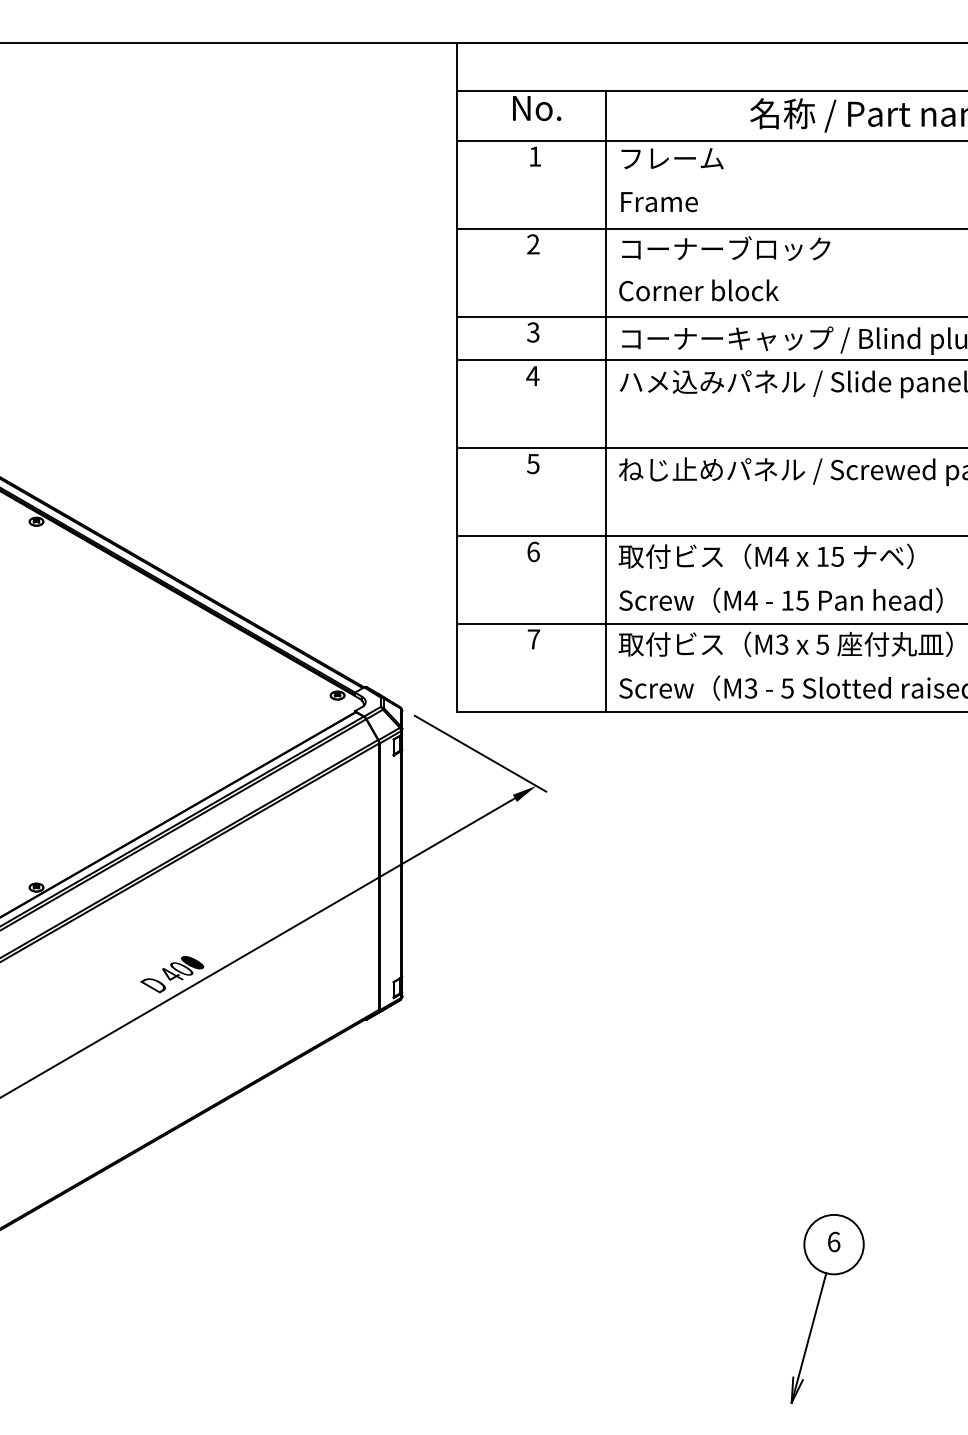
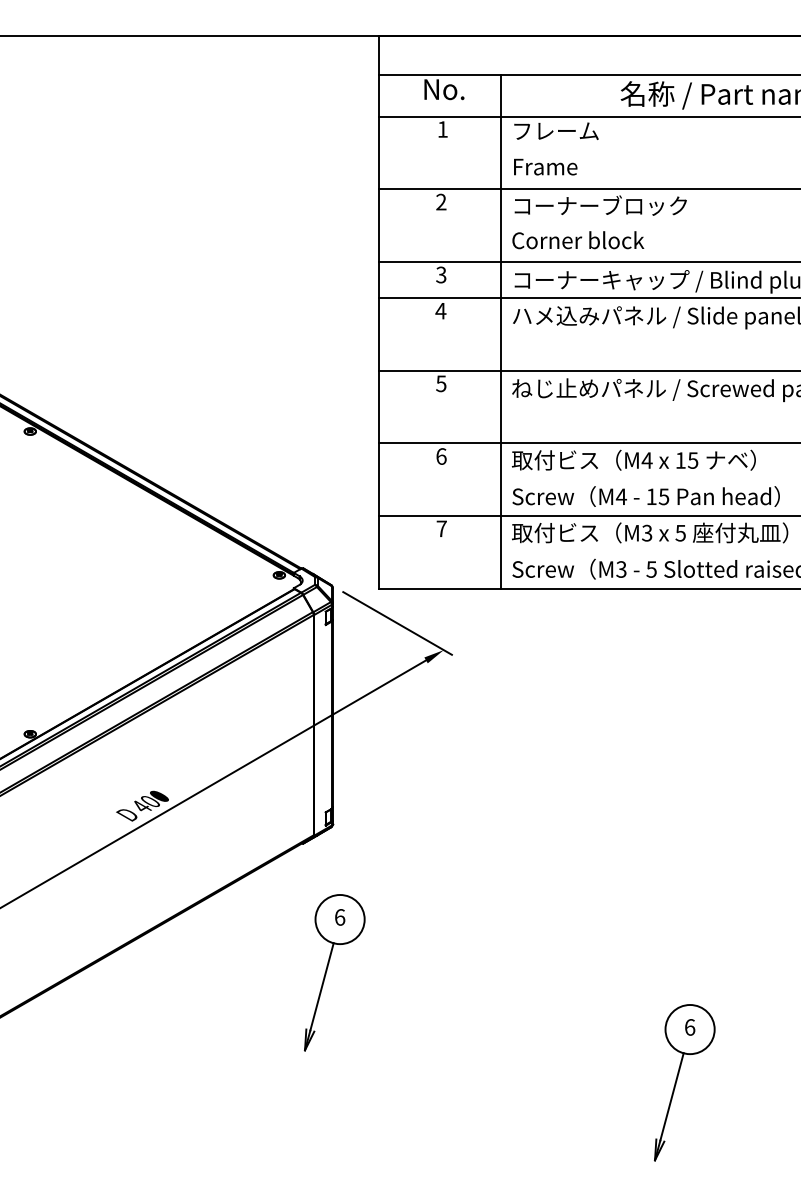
part: (395, 1174) -> (327, 971), added

